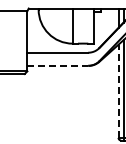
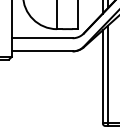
line: (58, 65) -> (42, 51), dashed -> solid
line: (118, 91) -> (102, 77), dashed -> solid

